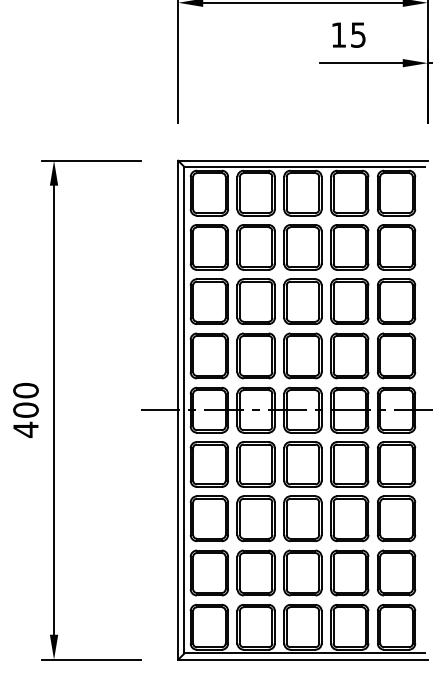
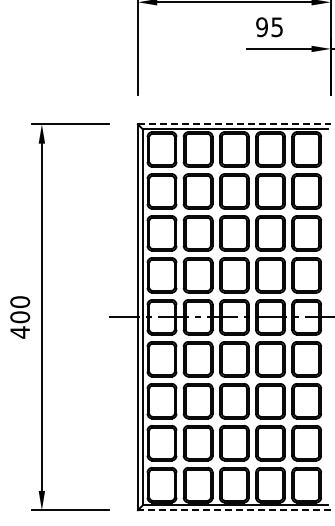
text: (338, 35) -> (261, 27), 15 -> 95
line: (303, 160) -> (234, 124), solid -> dashed
line: (301, 660) -> (233, 510), solid -> dashed

